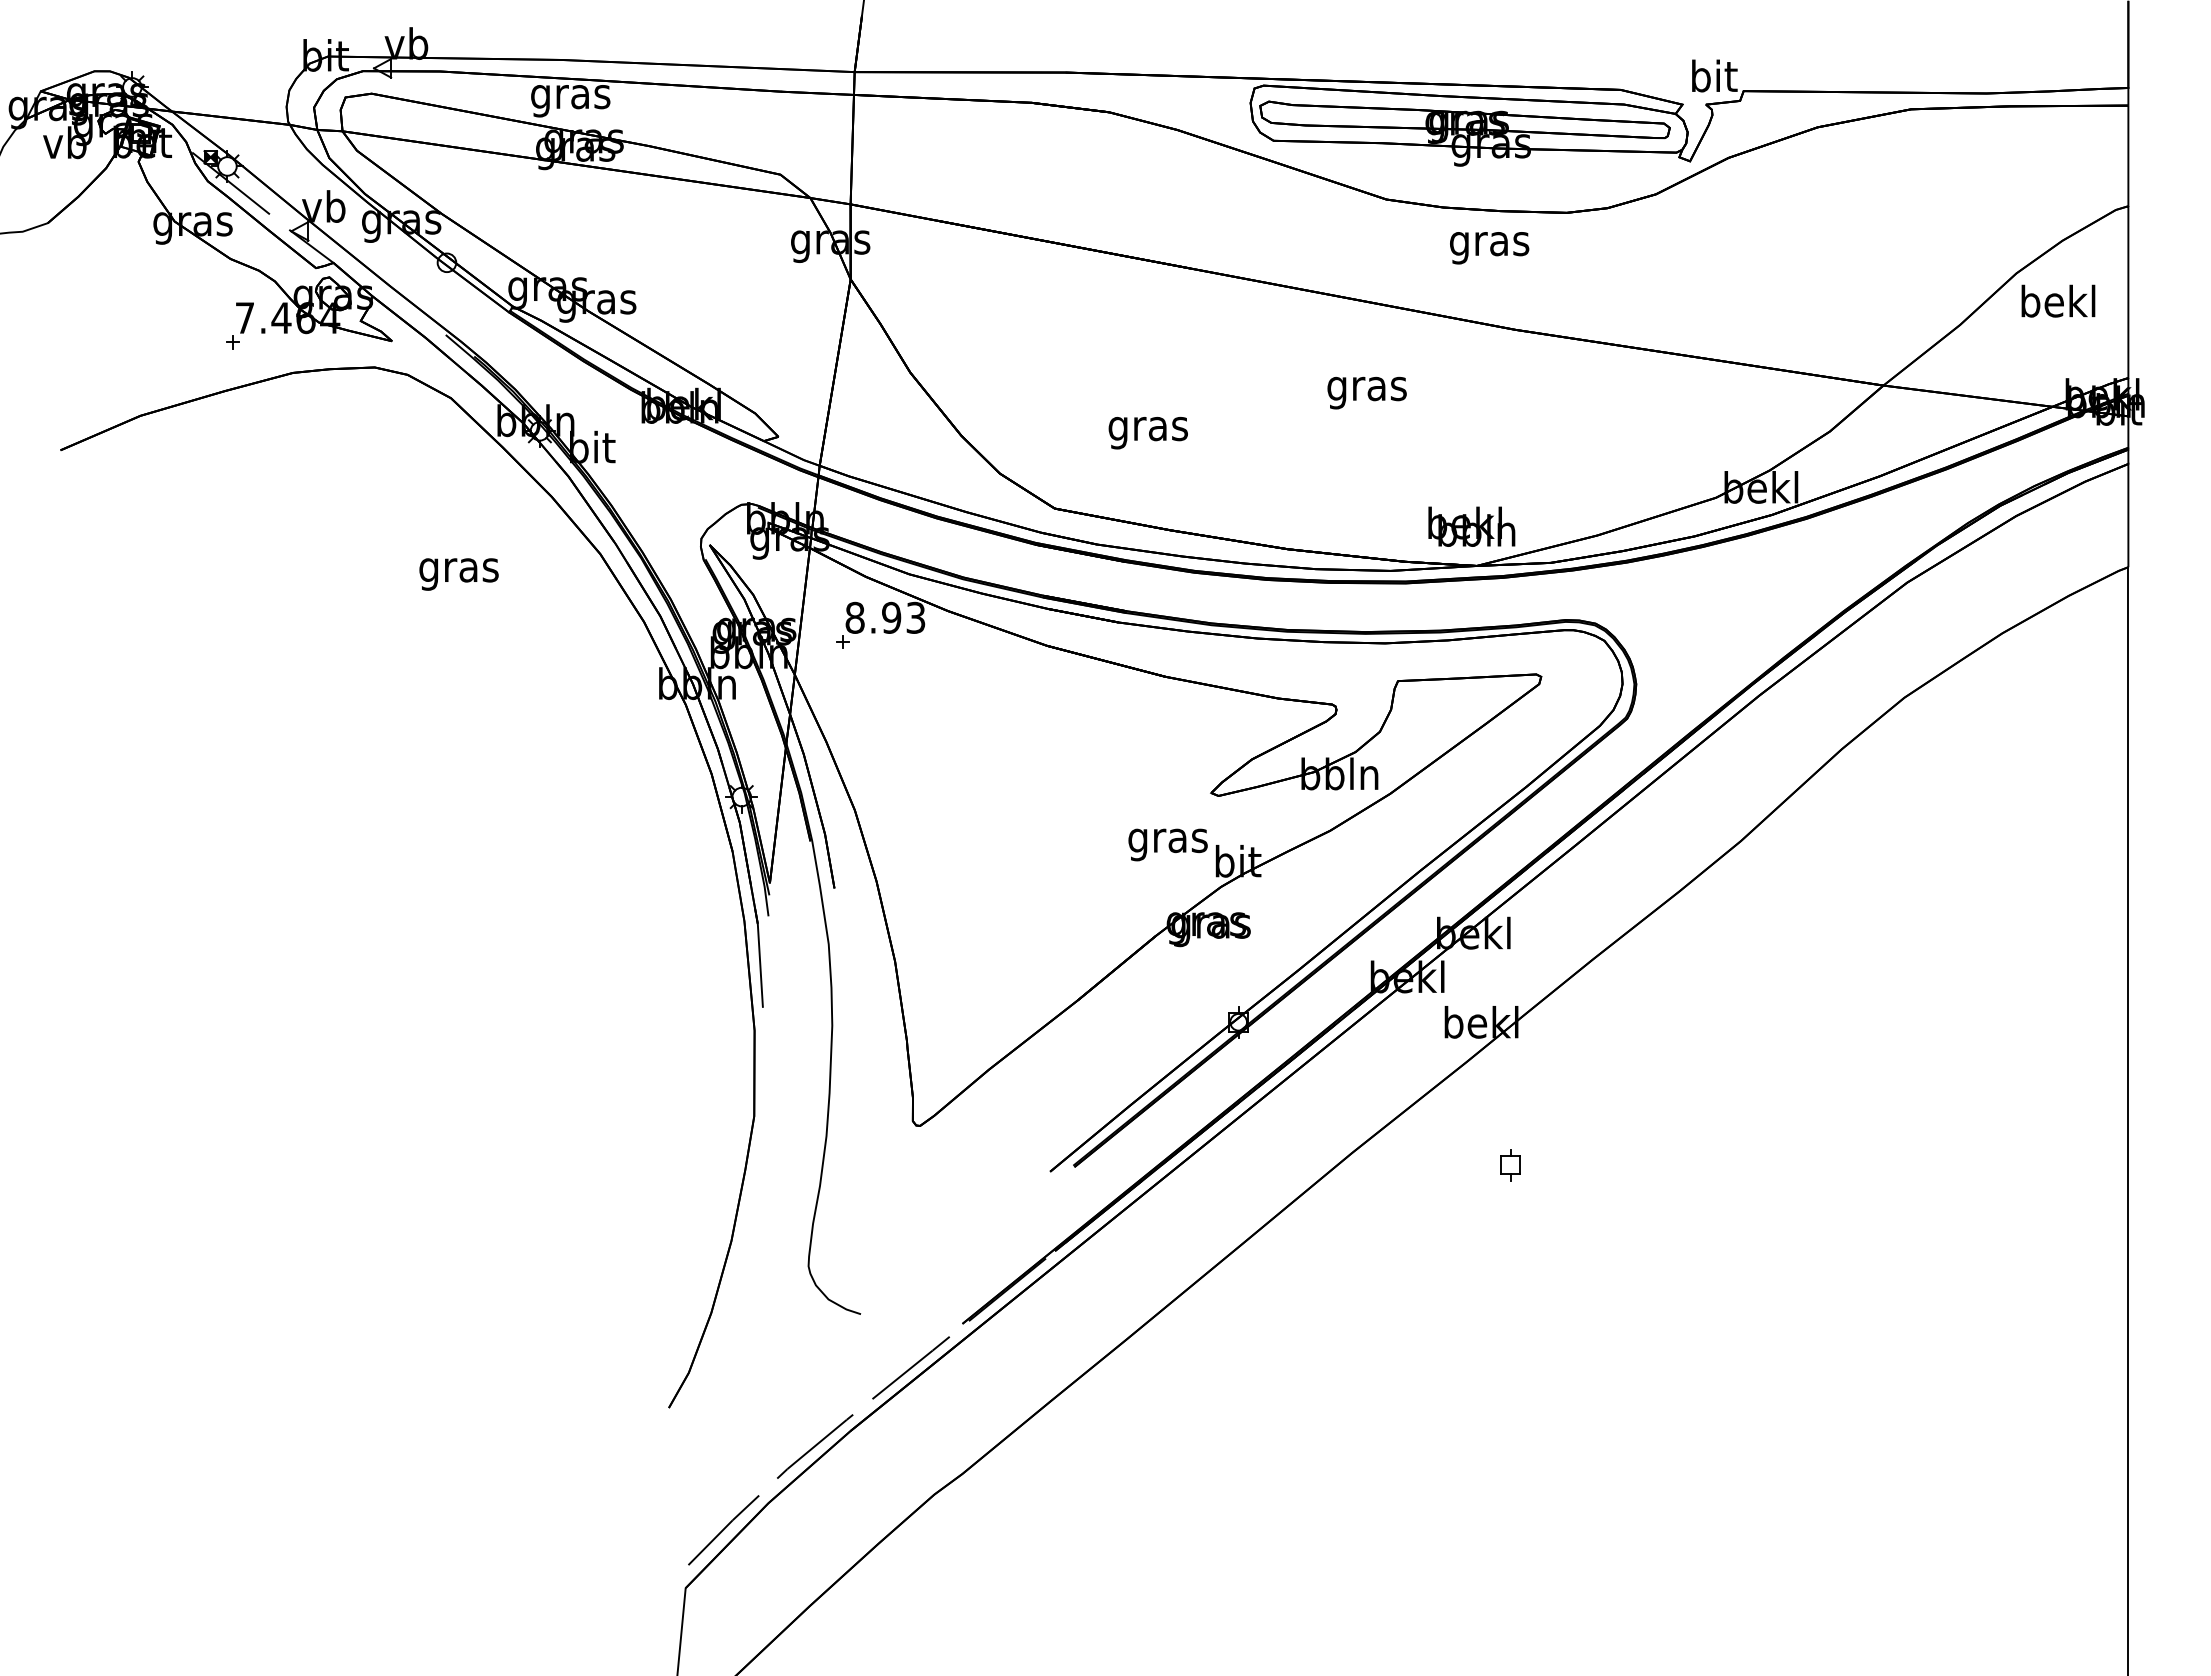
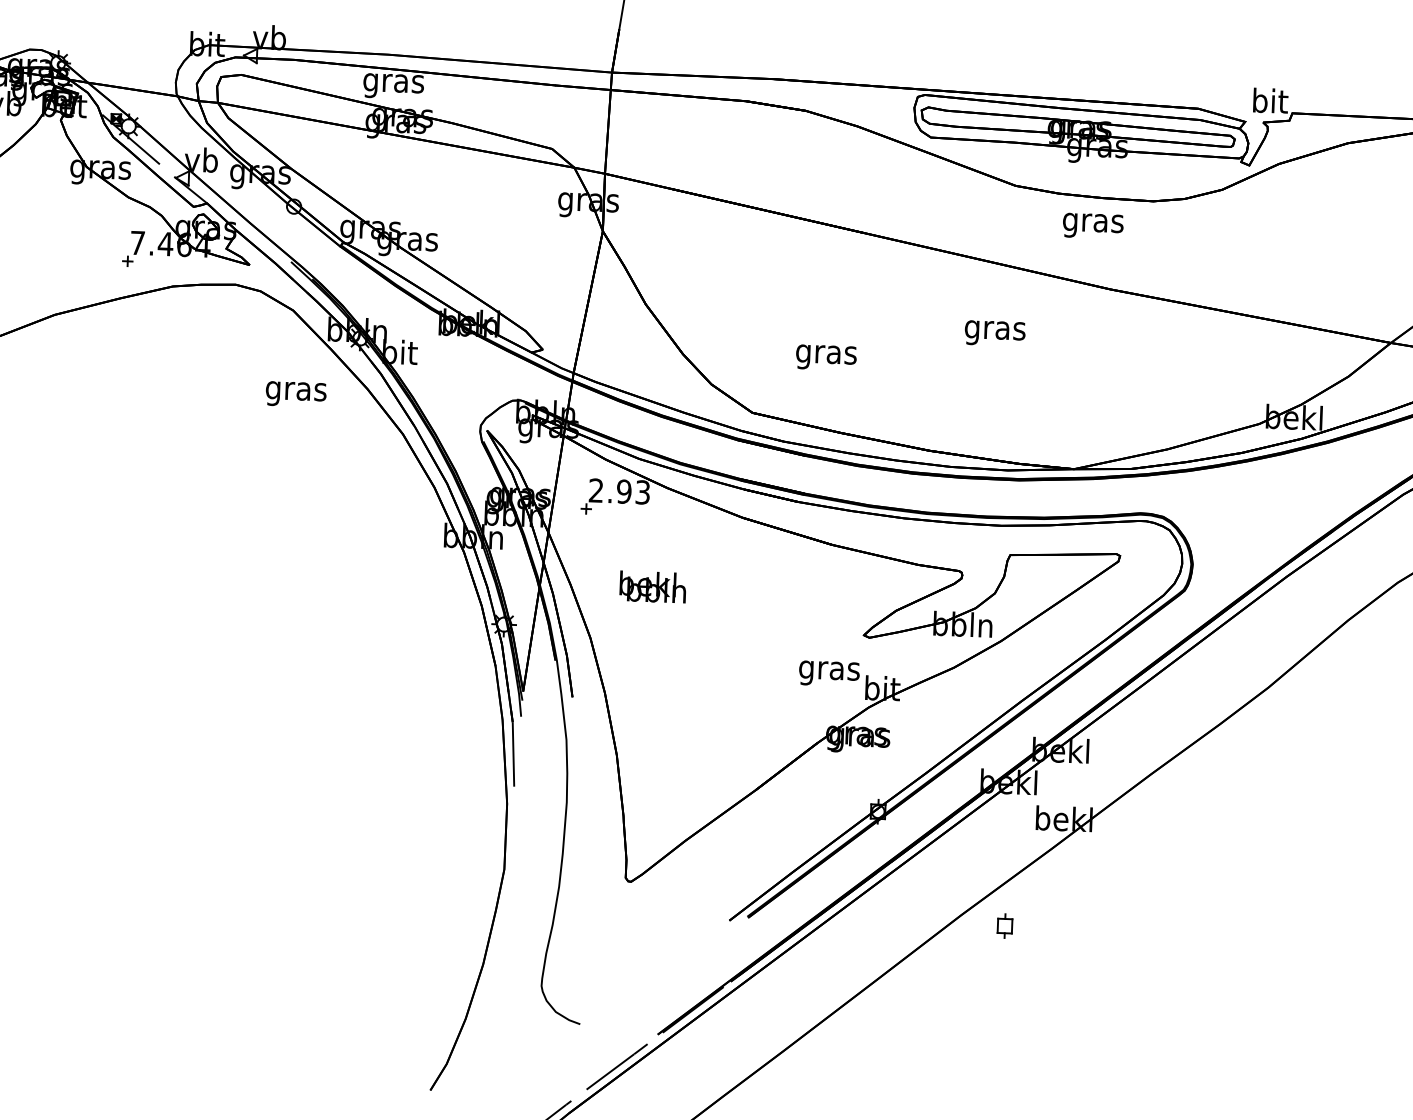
text: (1471, 526) -> (652, 586), moved
text: (458, 574) -> (295, 394), moved
text: (854, 617) -> (595, 490), 8.93 -> 2.93
part: (1510, 1165) -> (1004, 926), moved

